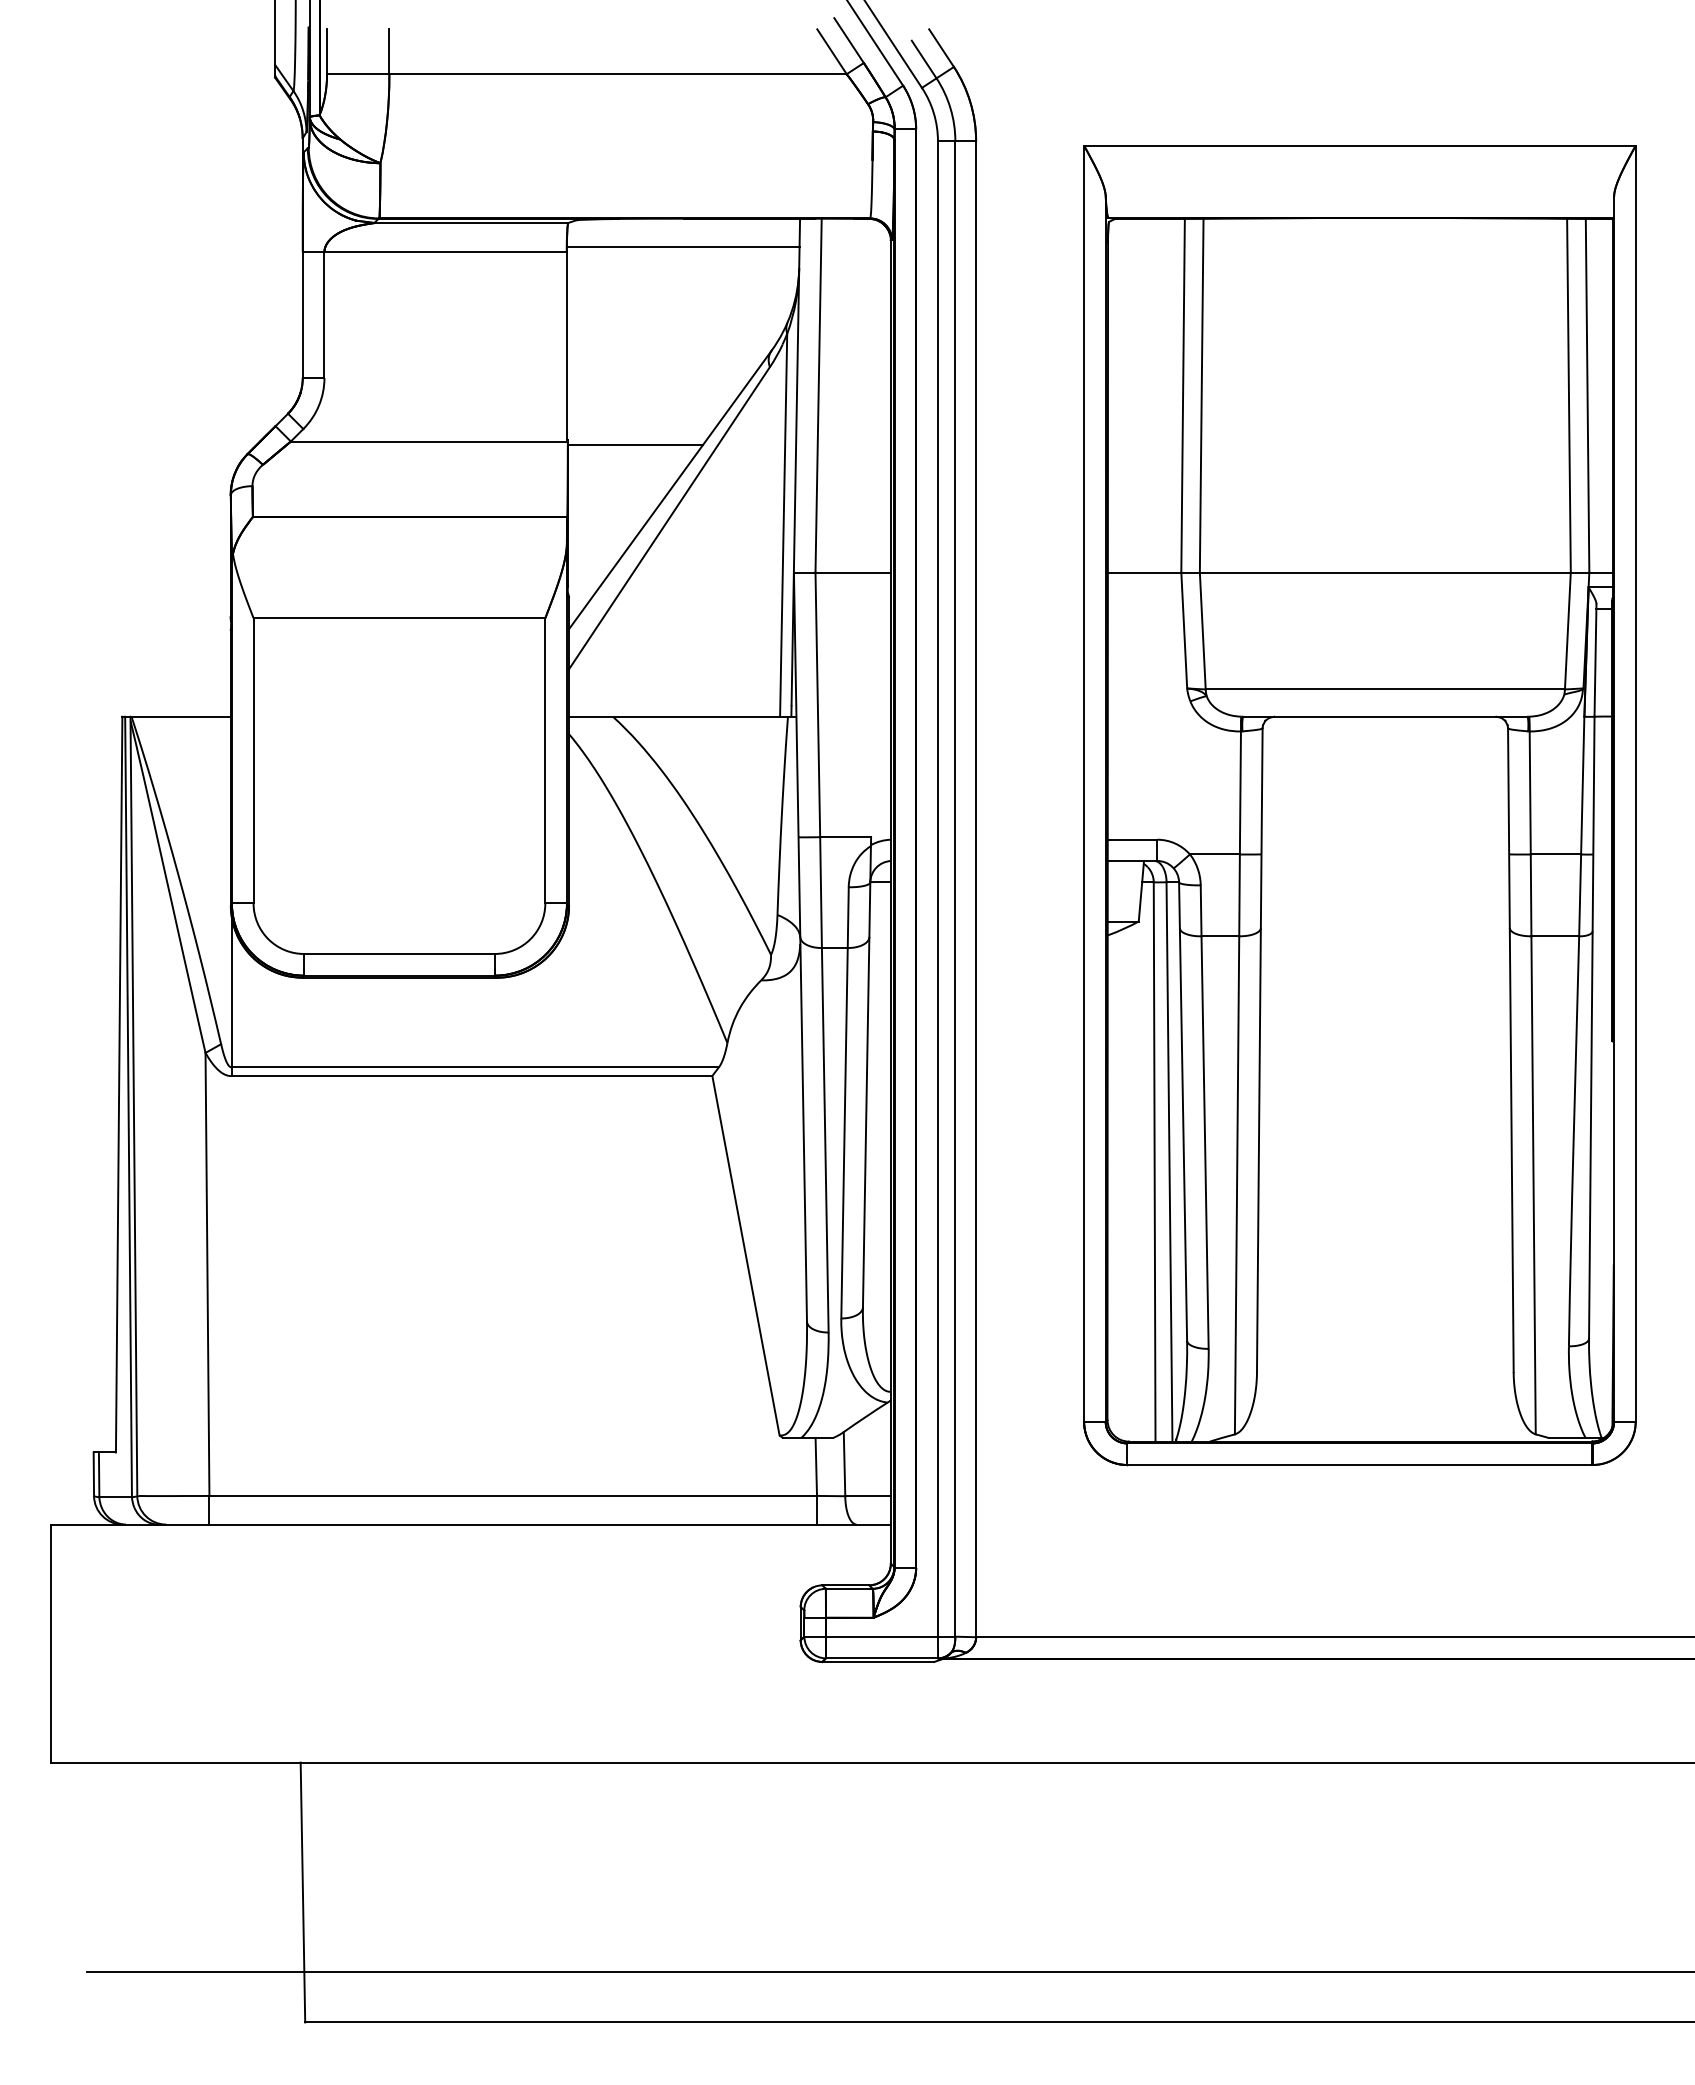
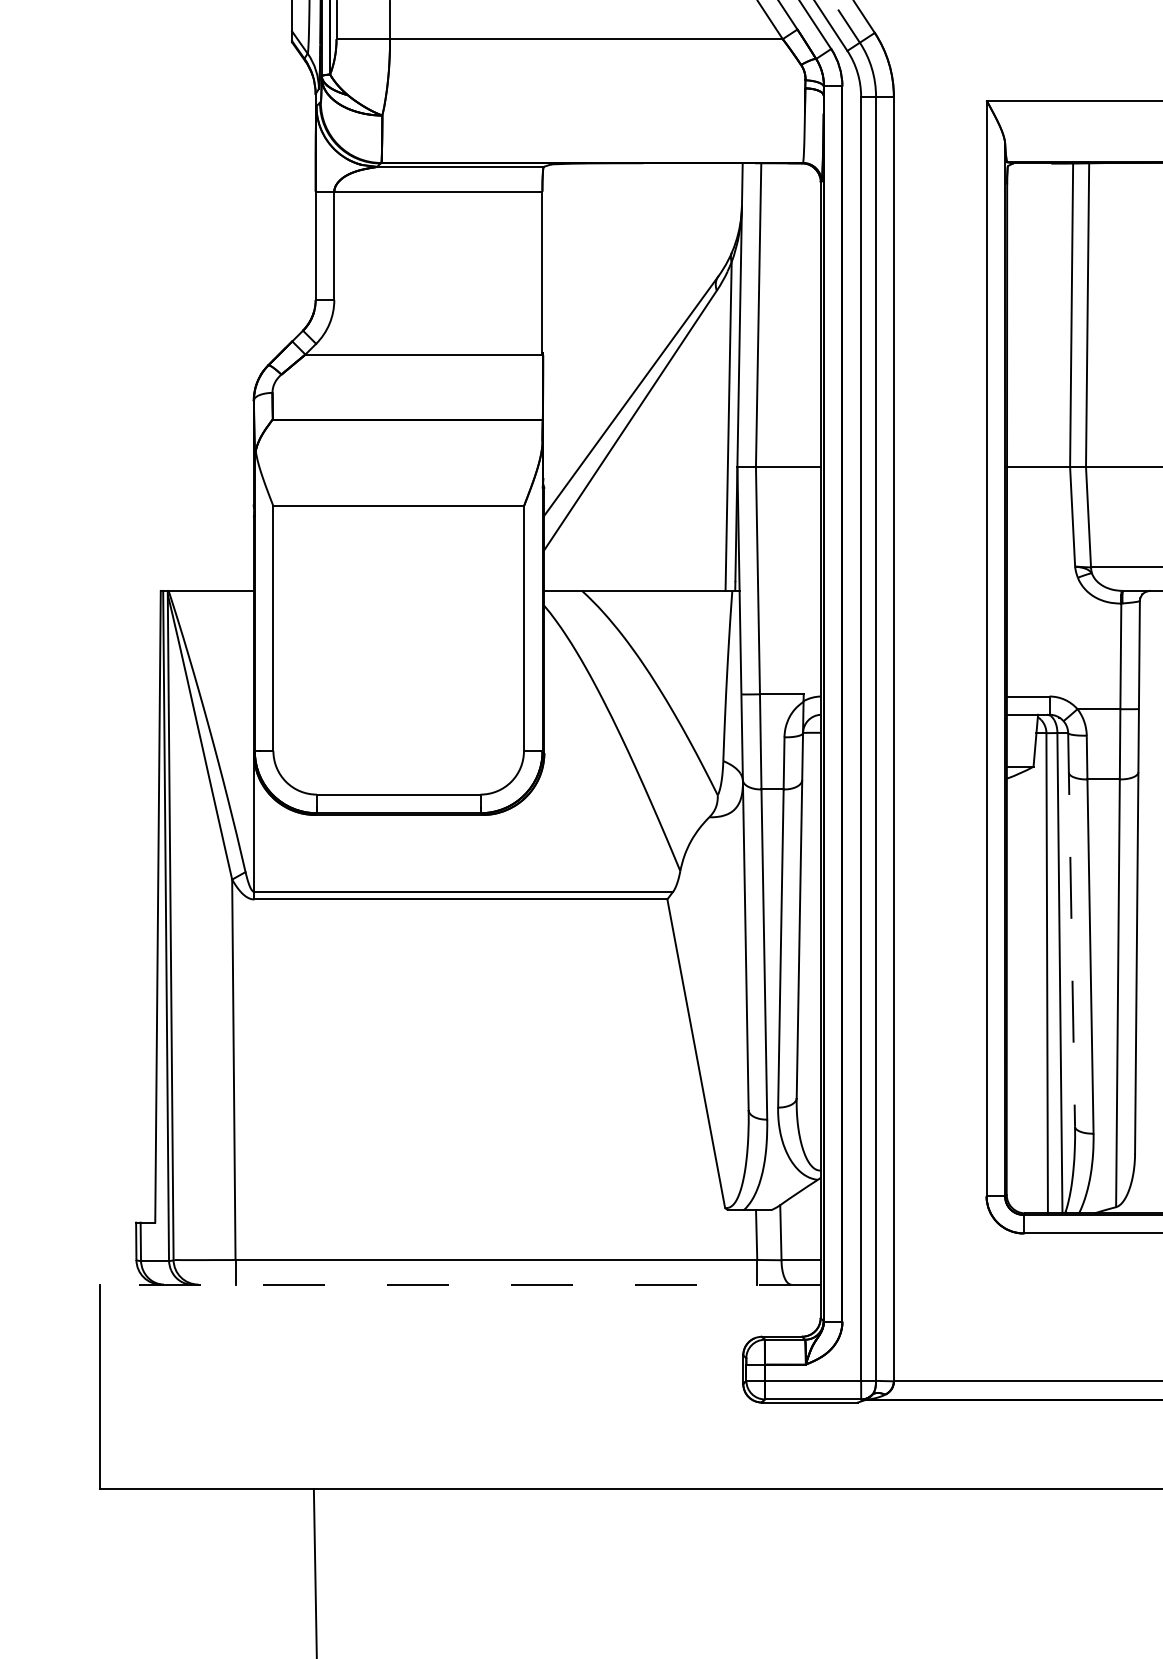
line: (682, 246) -> (641, 187), removed
line: (635, 445) -> (601, 357), removed
line: (1183, 1112) -> (1071, 930), solid -> dashed
line: (470, 1524) -> (459, 1284), solid -> dashed

